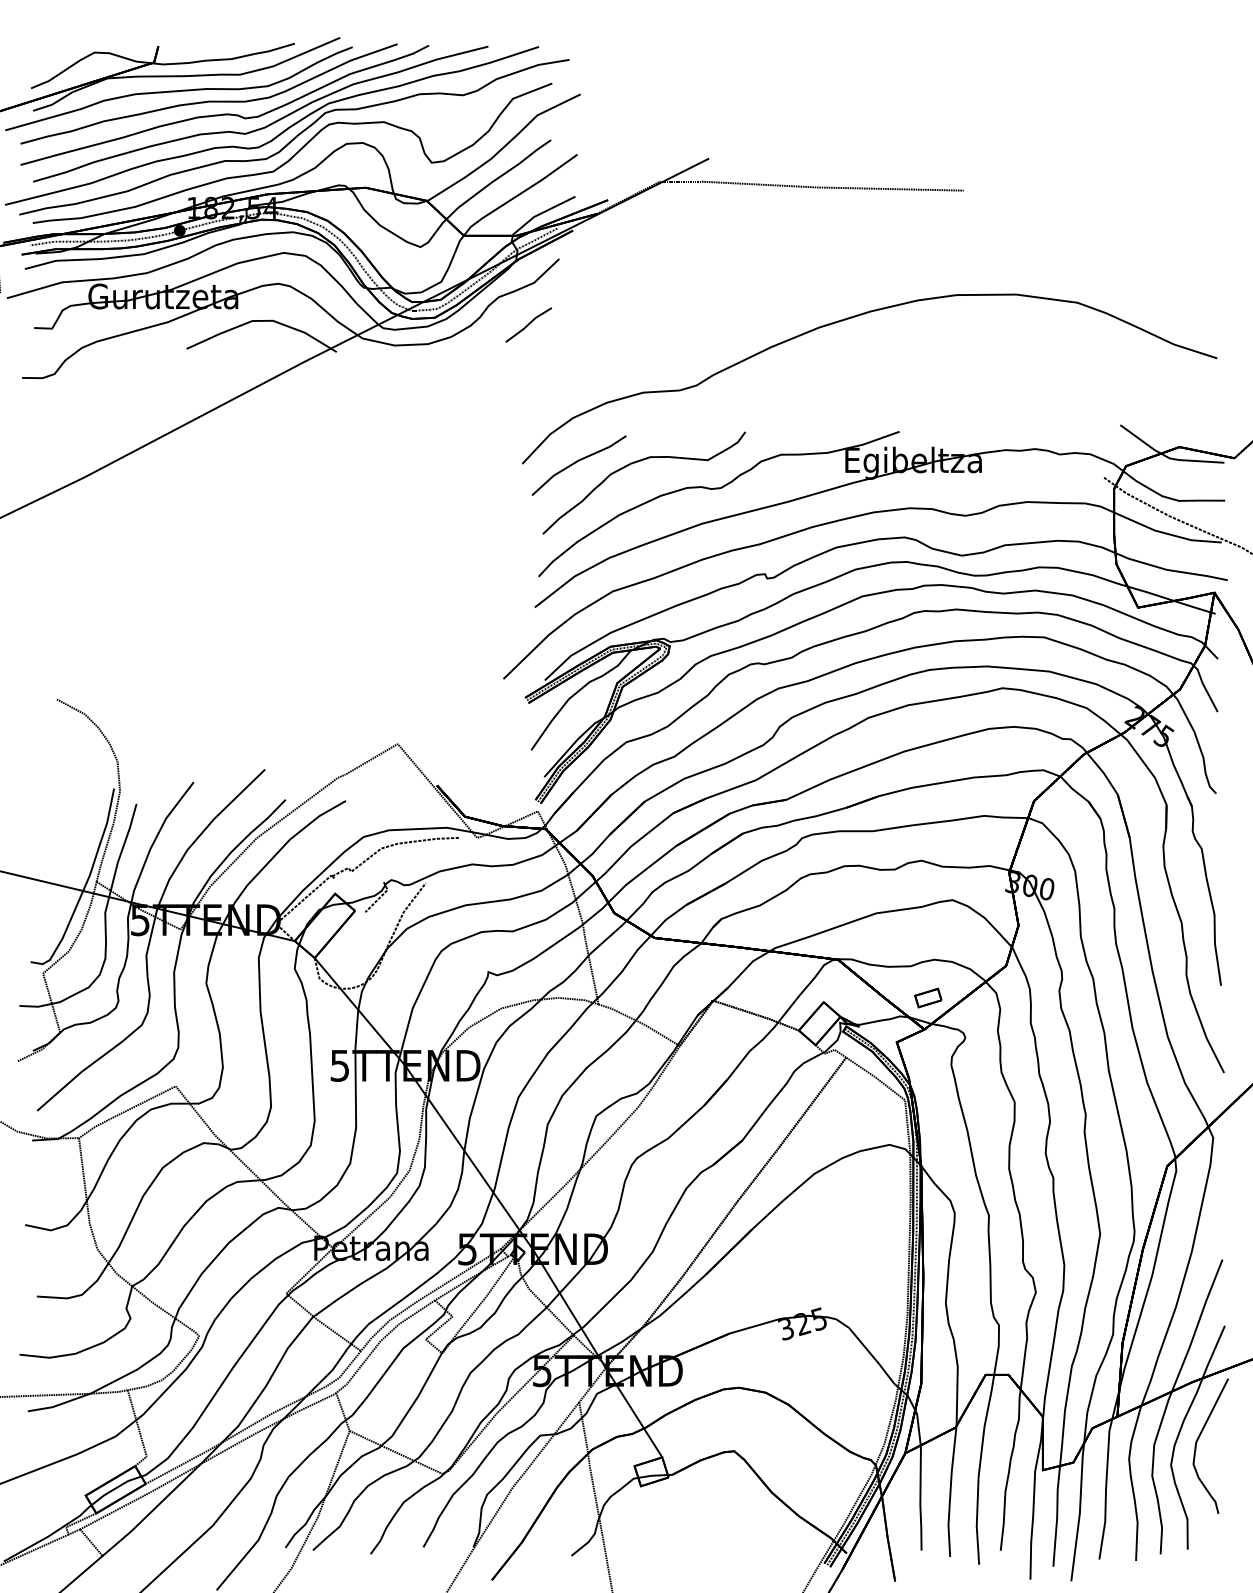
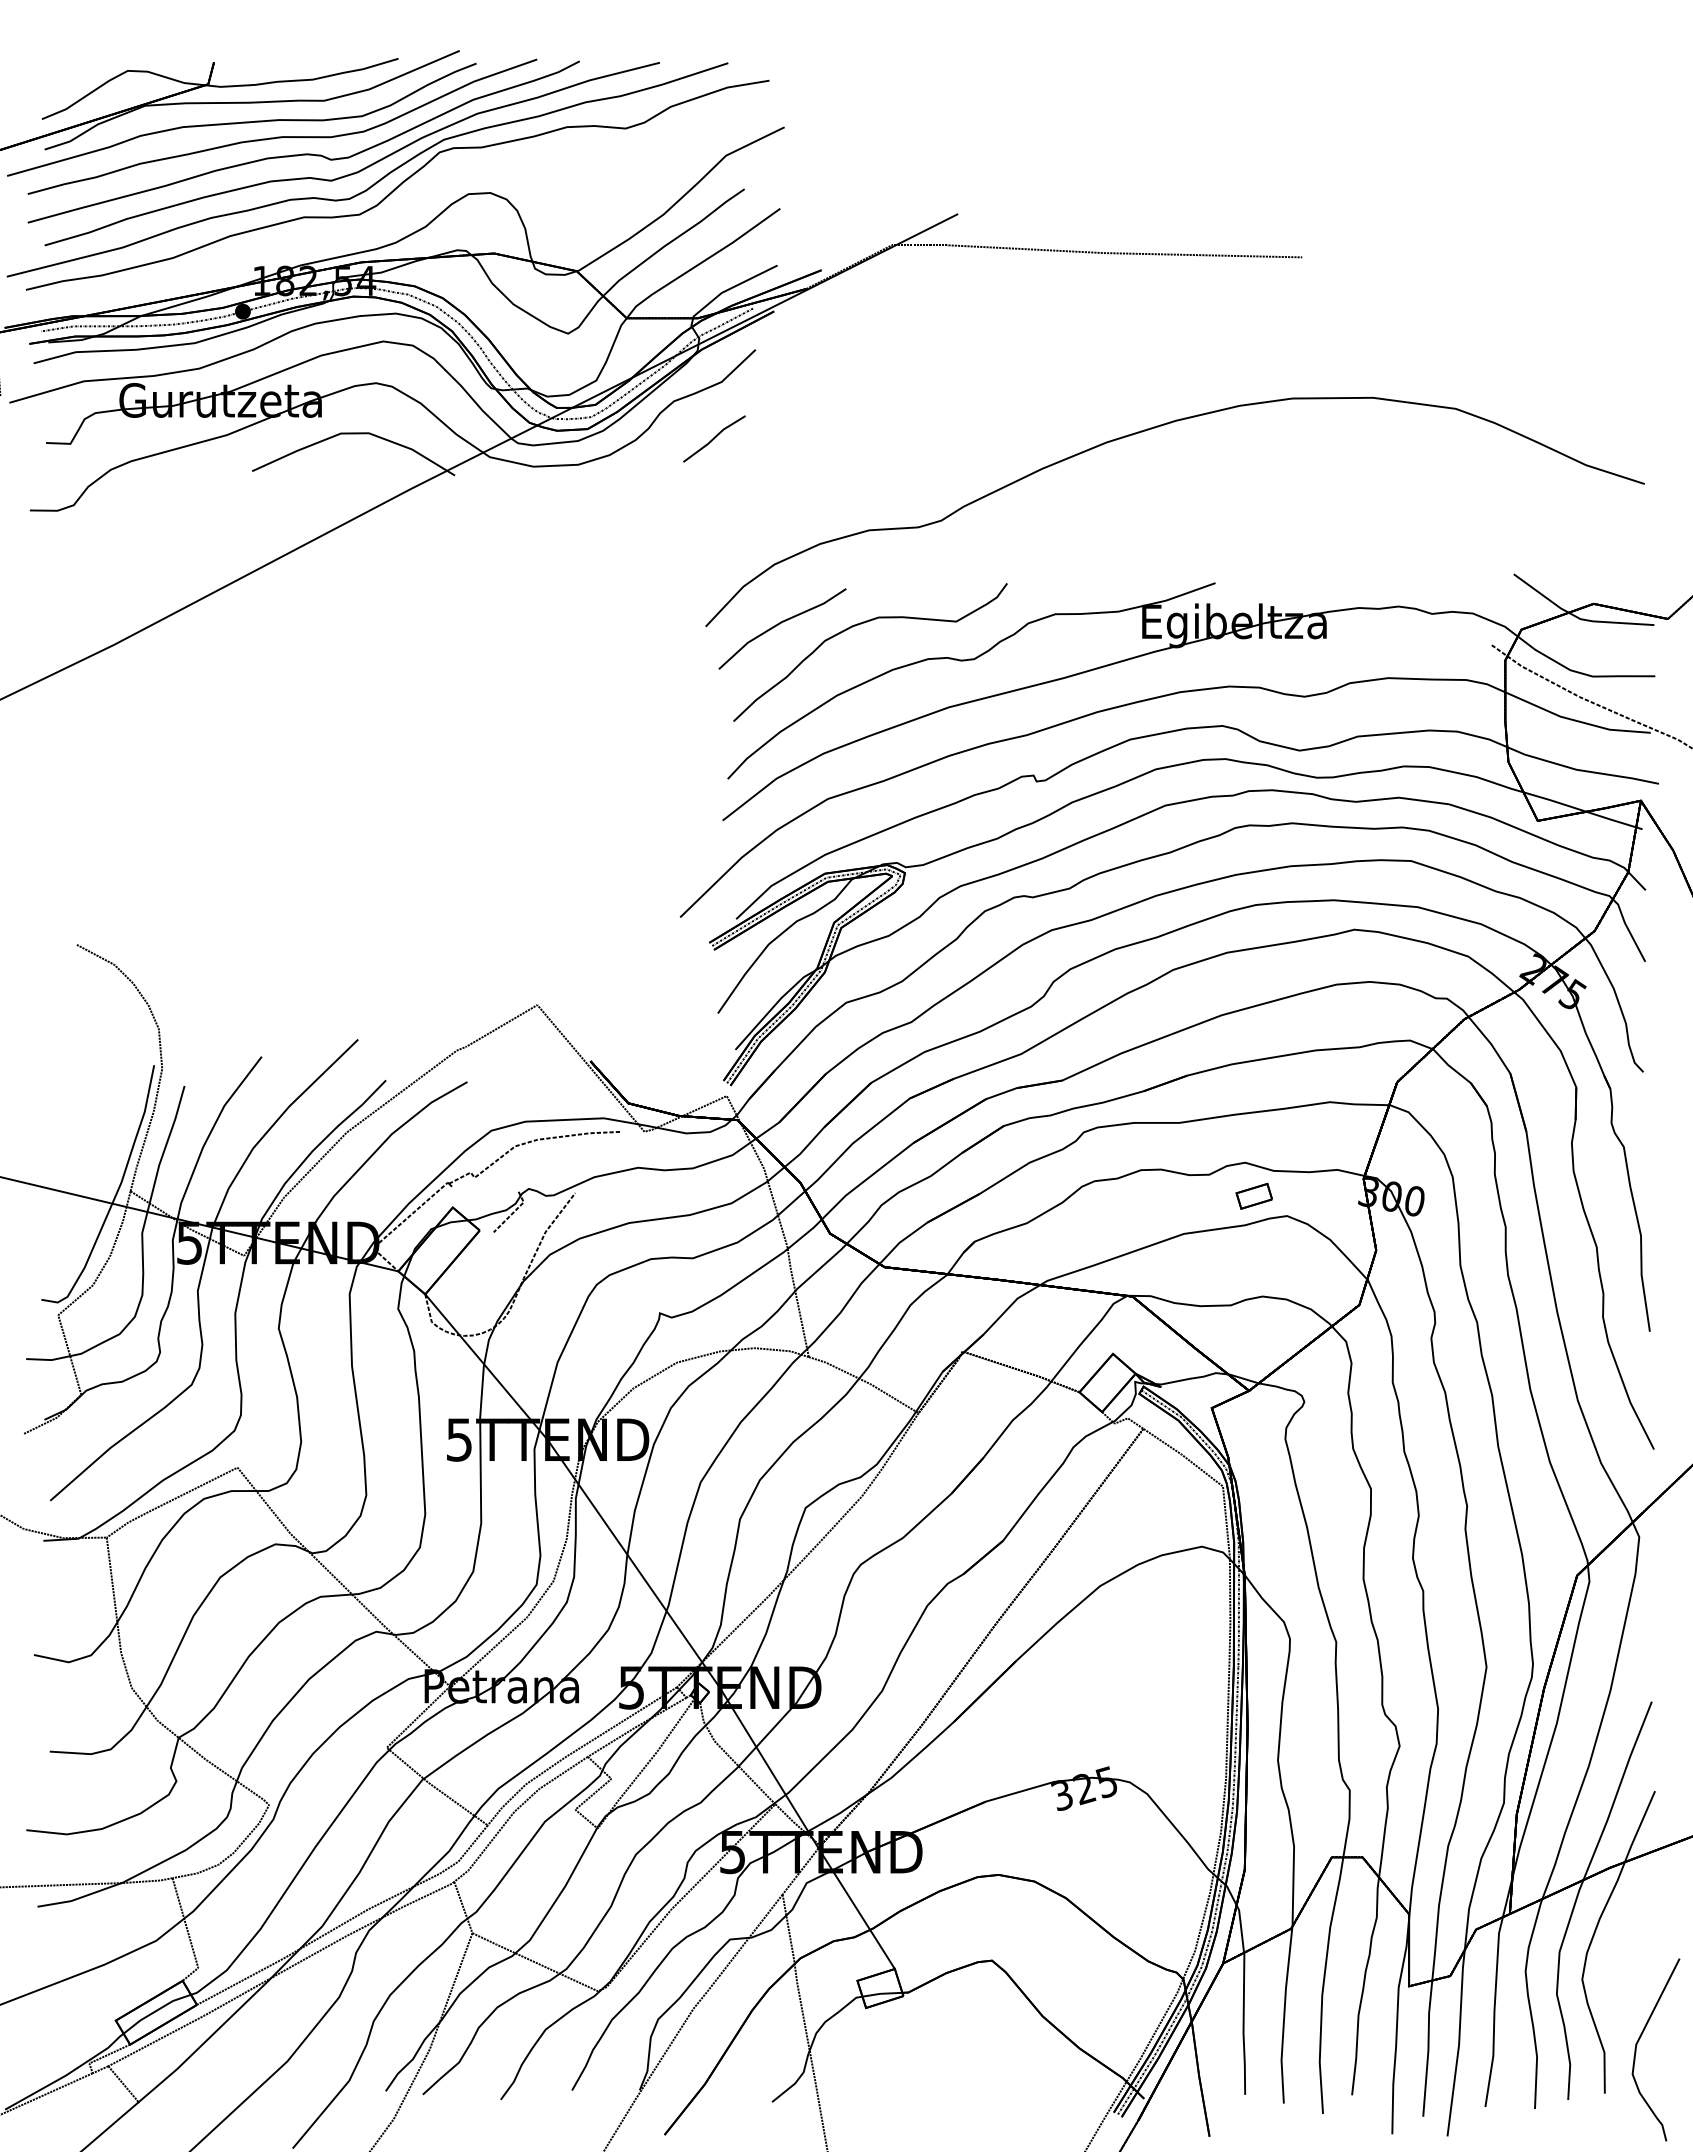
part: (292, 152) -> (395, 206), removed
part: (927, 997) -> (1253, 1195), moved
curve: (1198, 1439) -> (1639, 2040), moved

